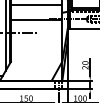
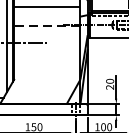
line: (36, 20) -> (47, 26), solid -> dashed

